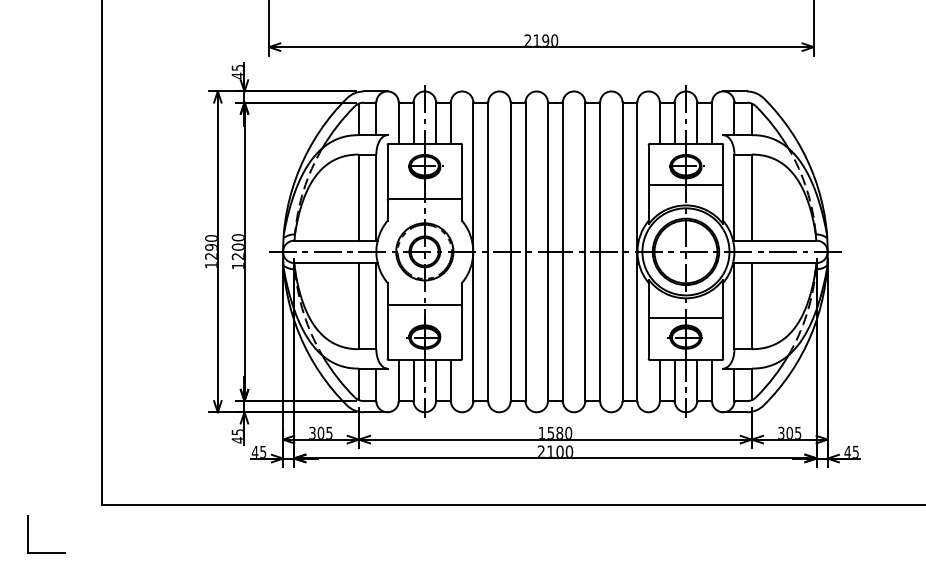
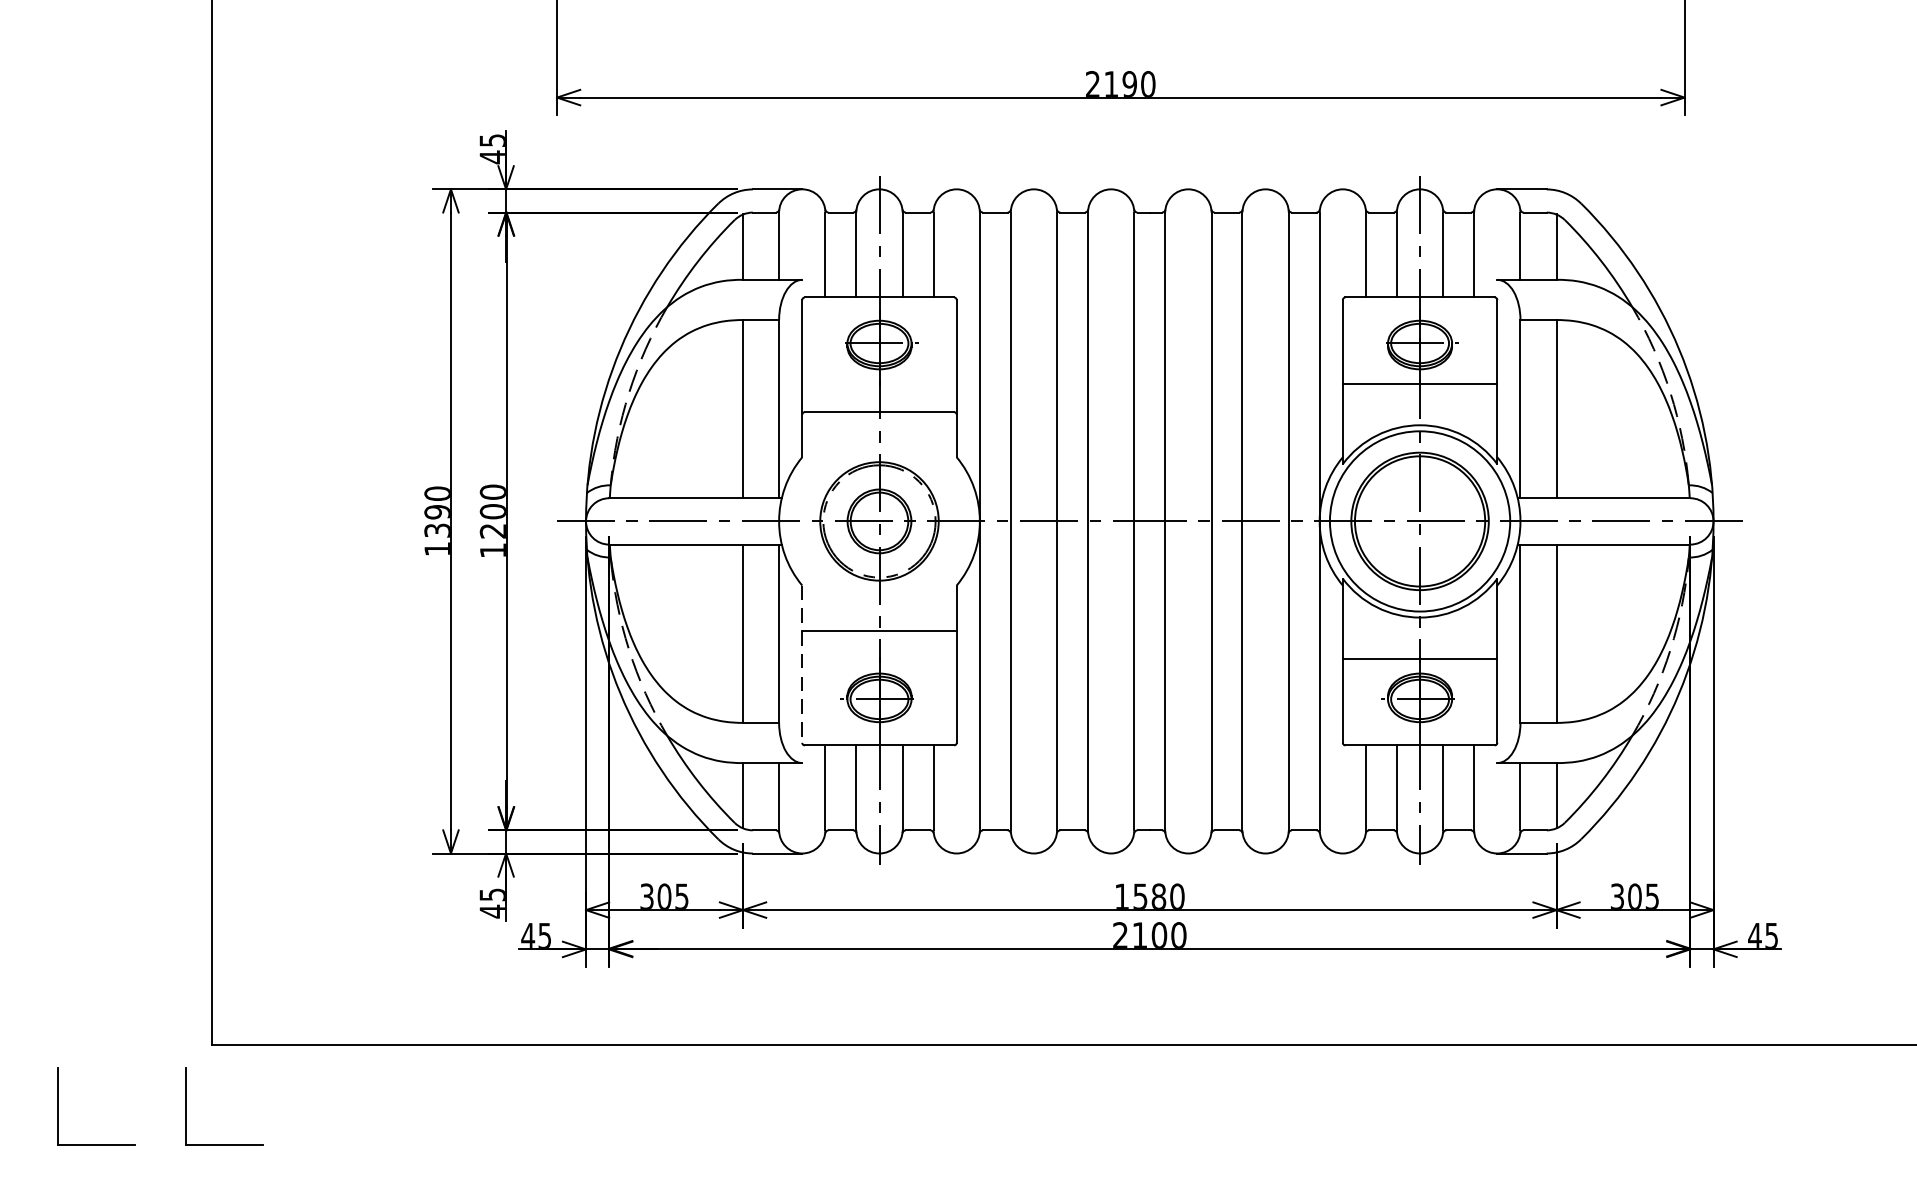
text: (210, 256) -> (435, 530), 1290 -> 1390
line: (387, 320) -> (802, 663), solid -> dashed
part: (90, 534) -> (187, 1106), added

